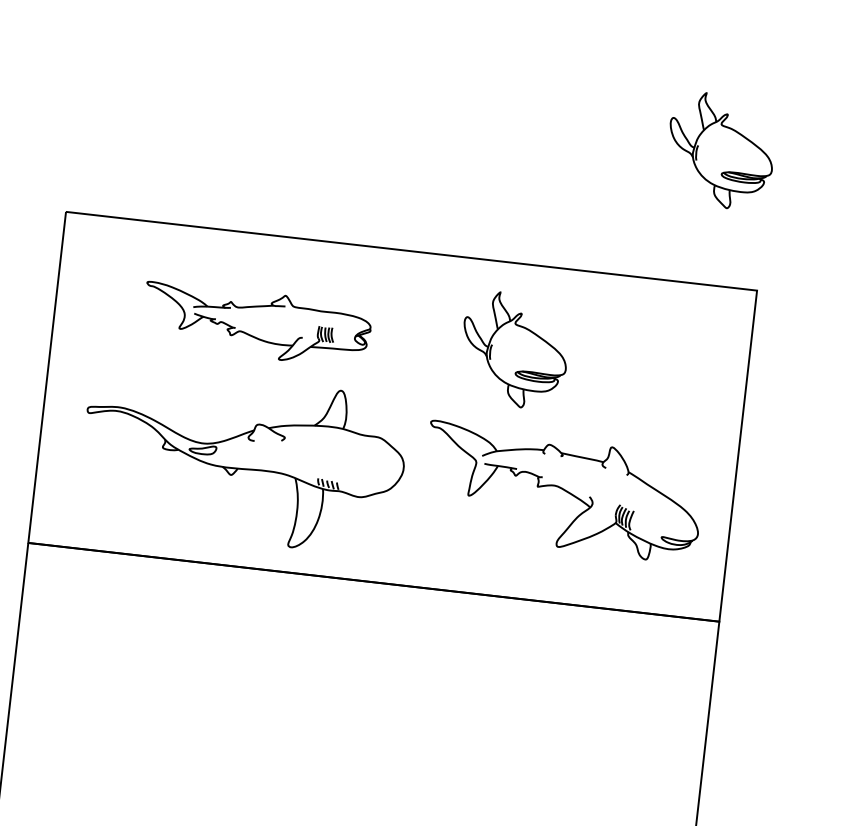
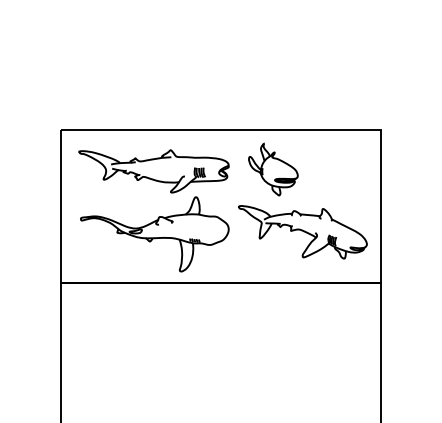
part: (721, 150) -> (357, 67), removed
part: (255, 324) -> (153, 171), size x1.43

